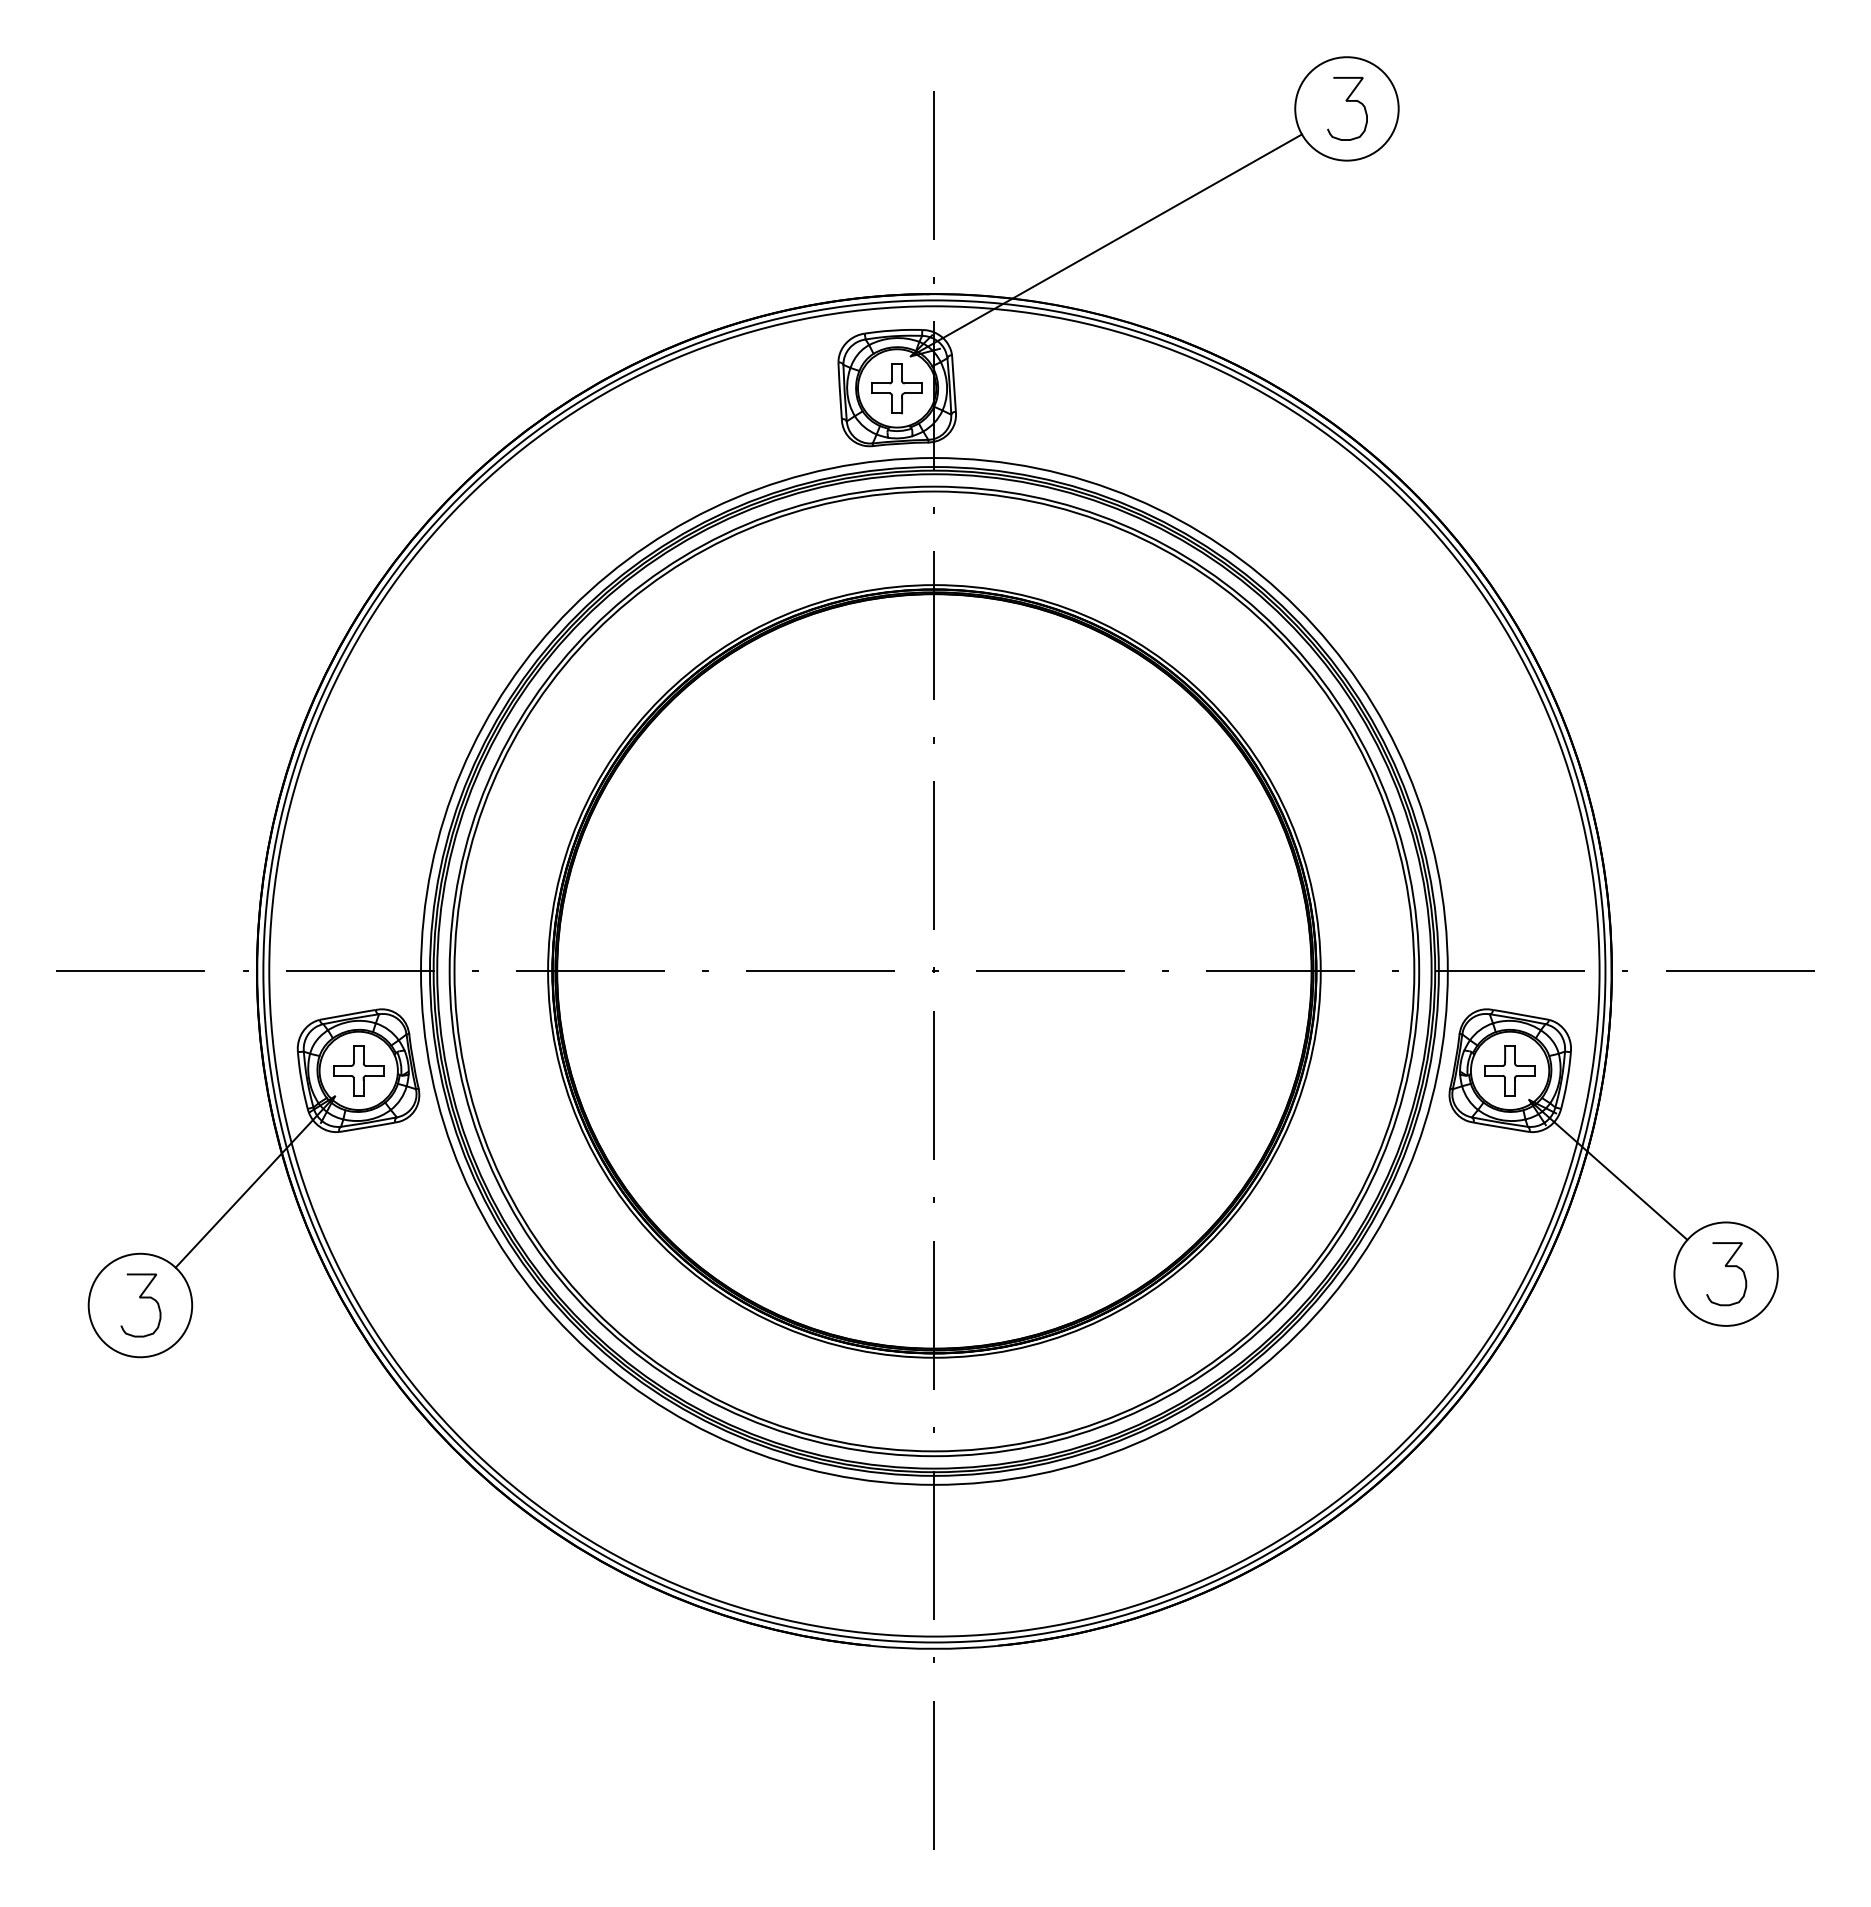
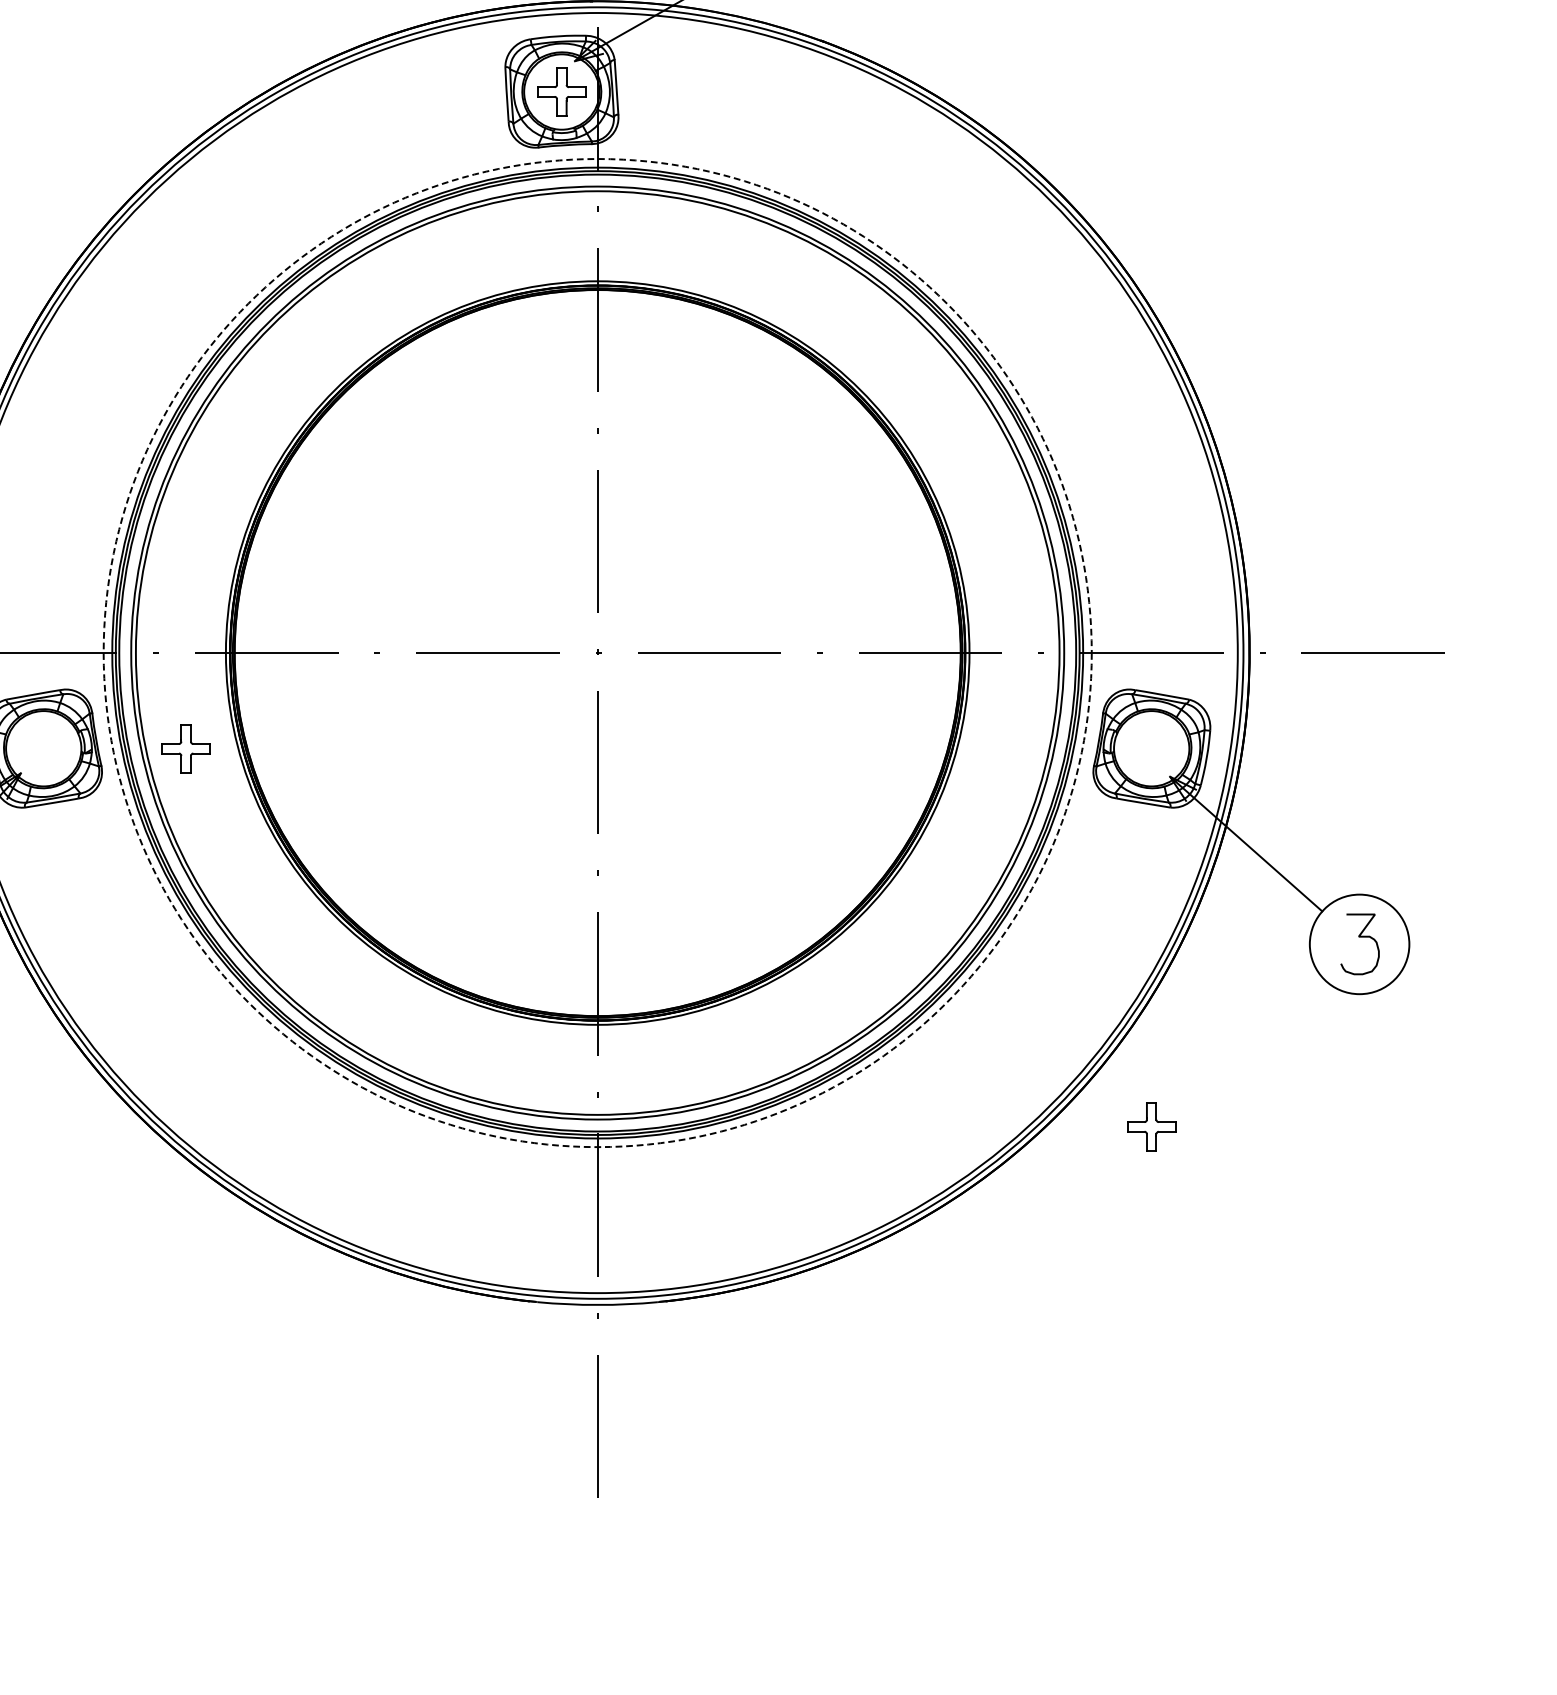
circle: (934, 971) -> (597, 653), solid -> dashed
part: (358, 1070) -> (185, 748), moved
part: (1509, 1070) -> (1151, 1126), moved

